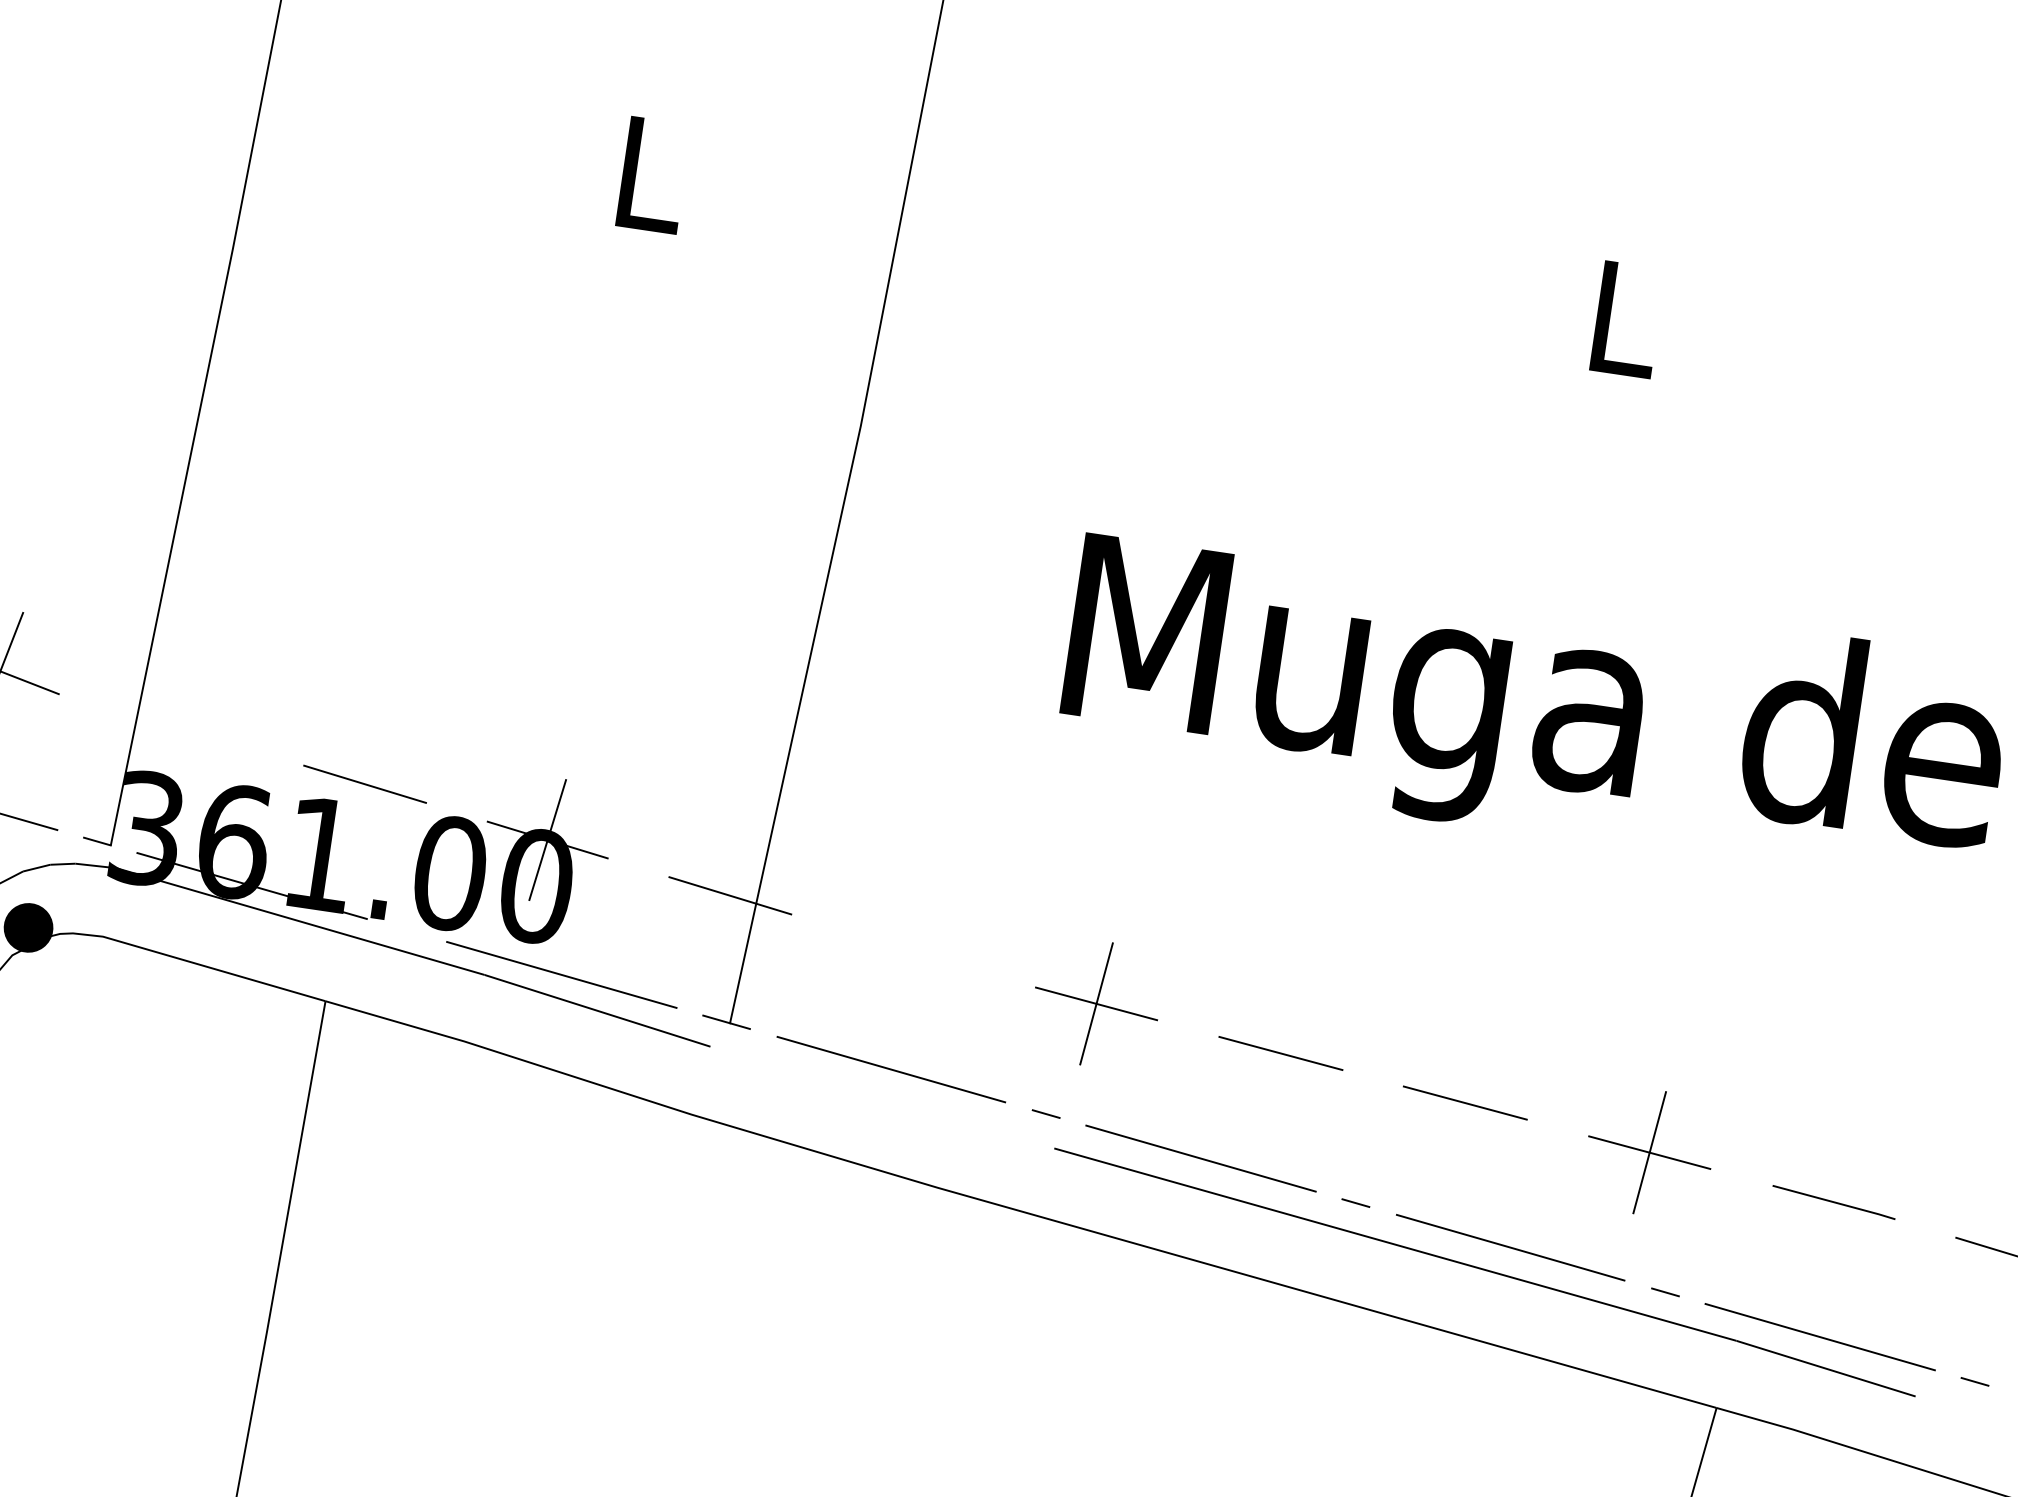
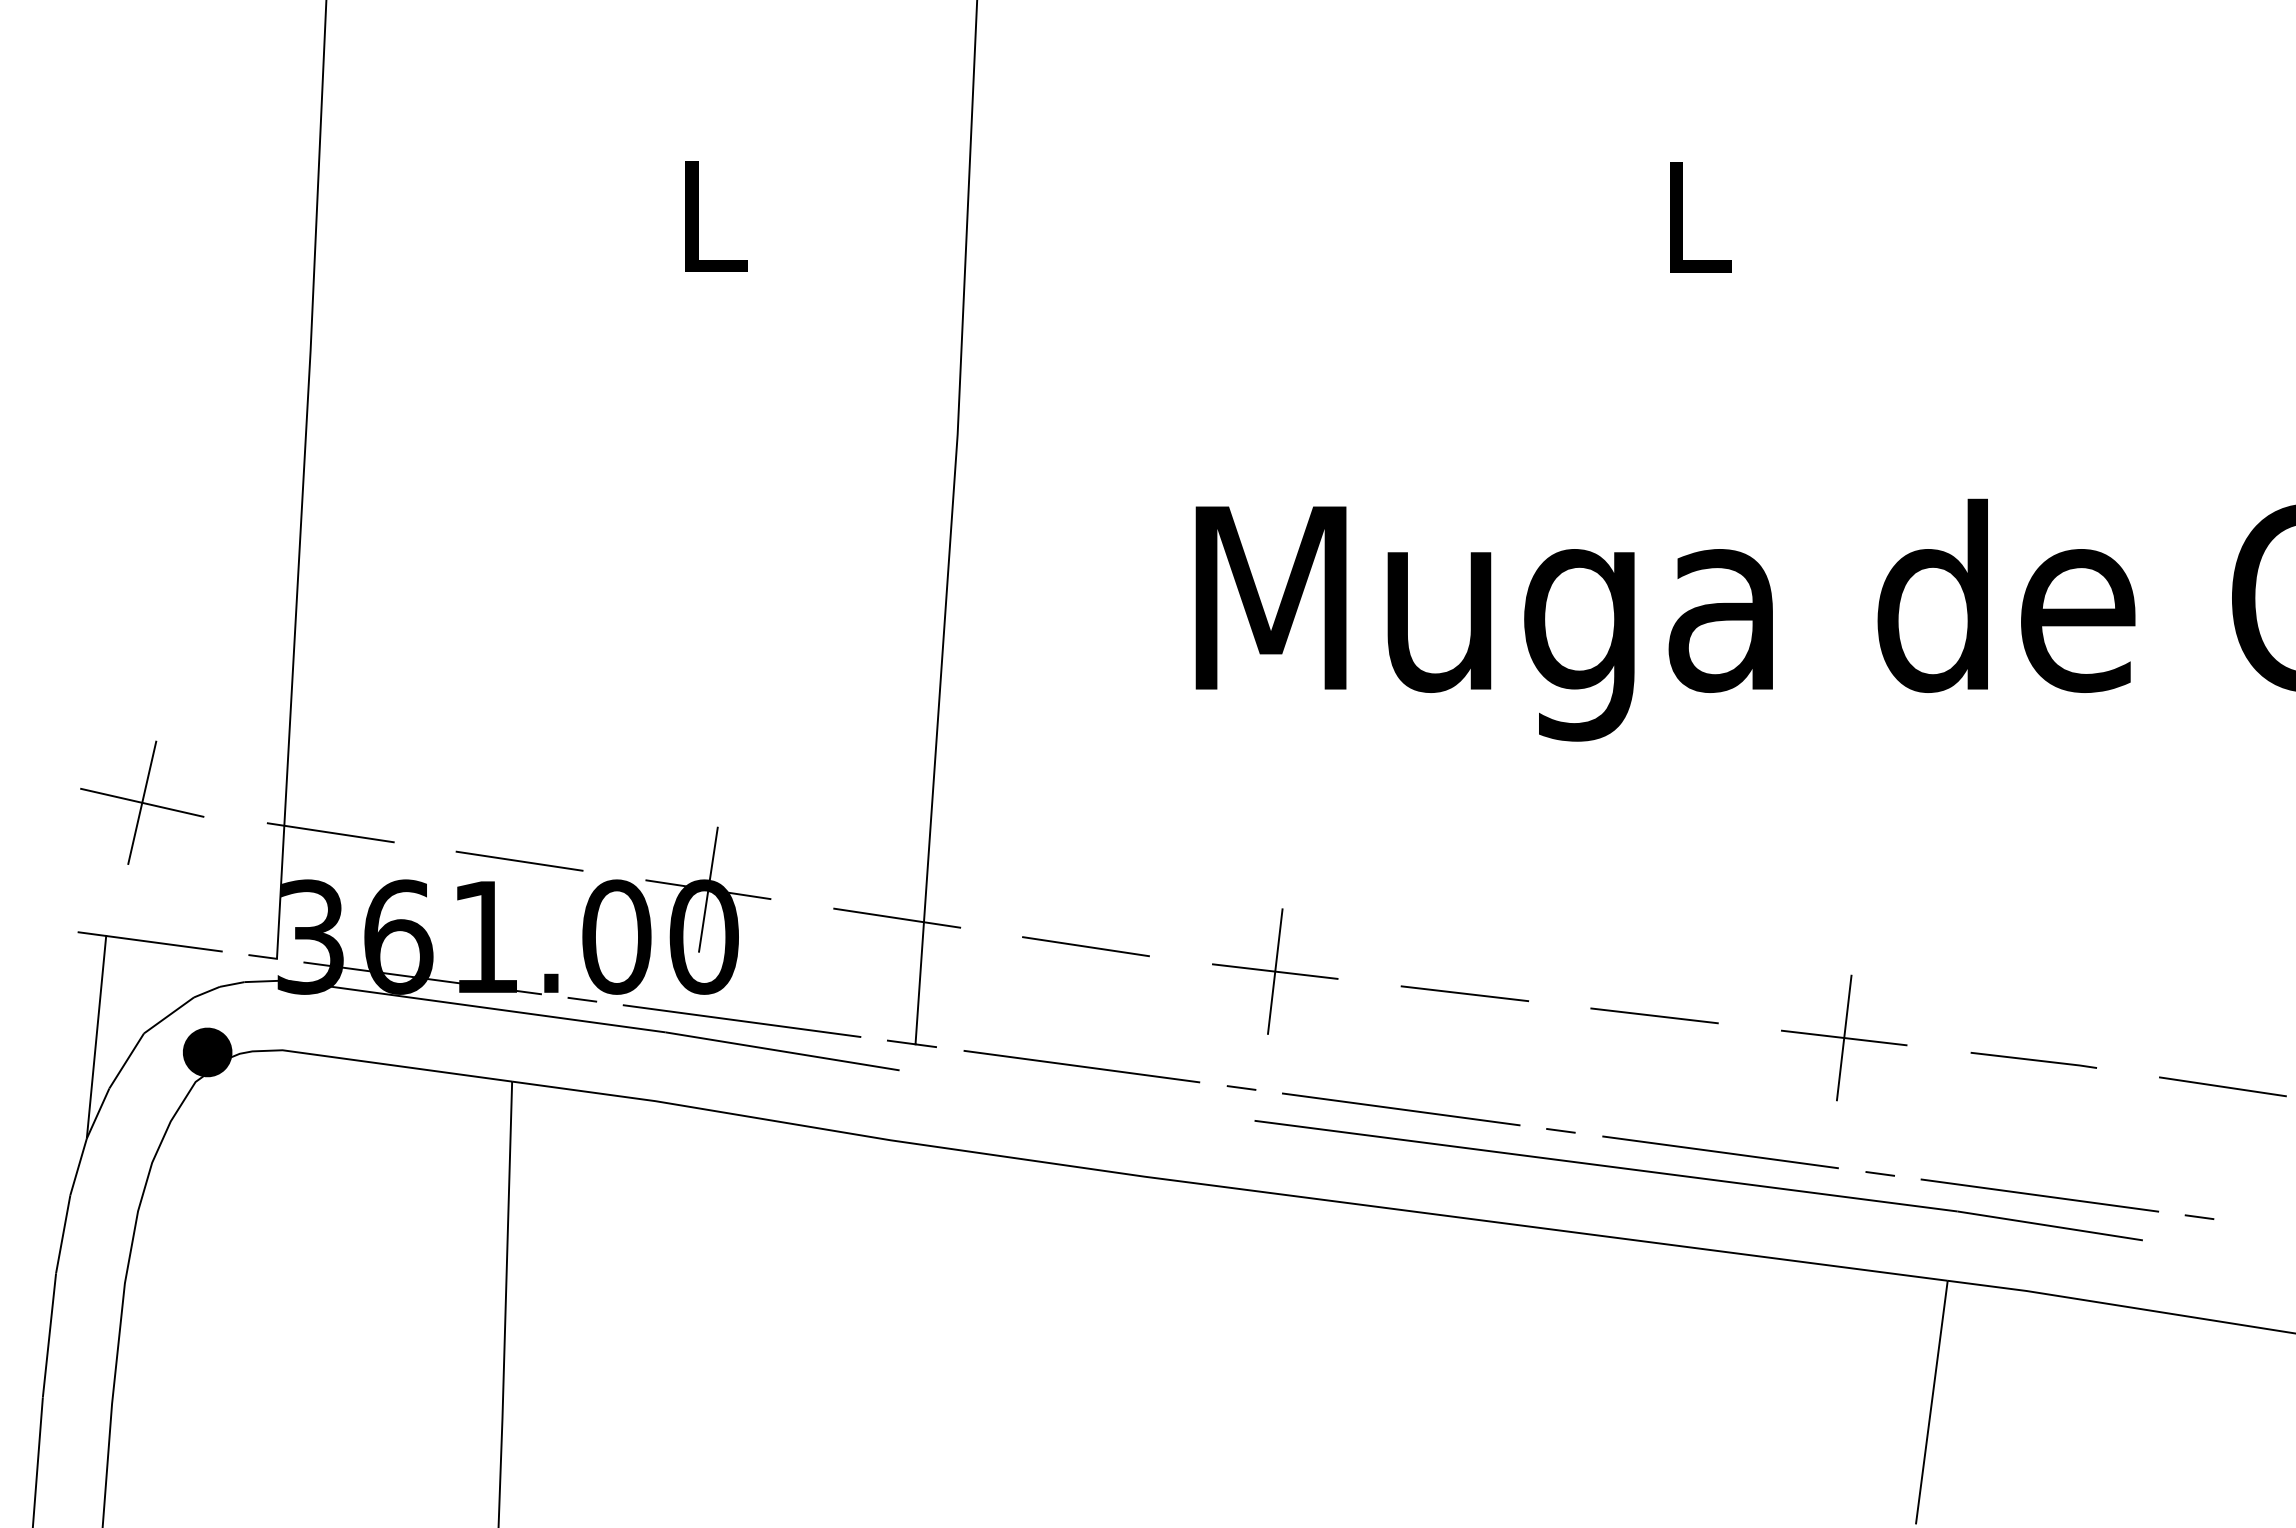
line: (182, 728) -> (330, 832), added
line: (407, 930) -> (582, 999), added
line: (912, 951) -> (1085, 946), added

